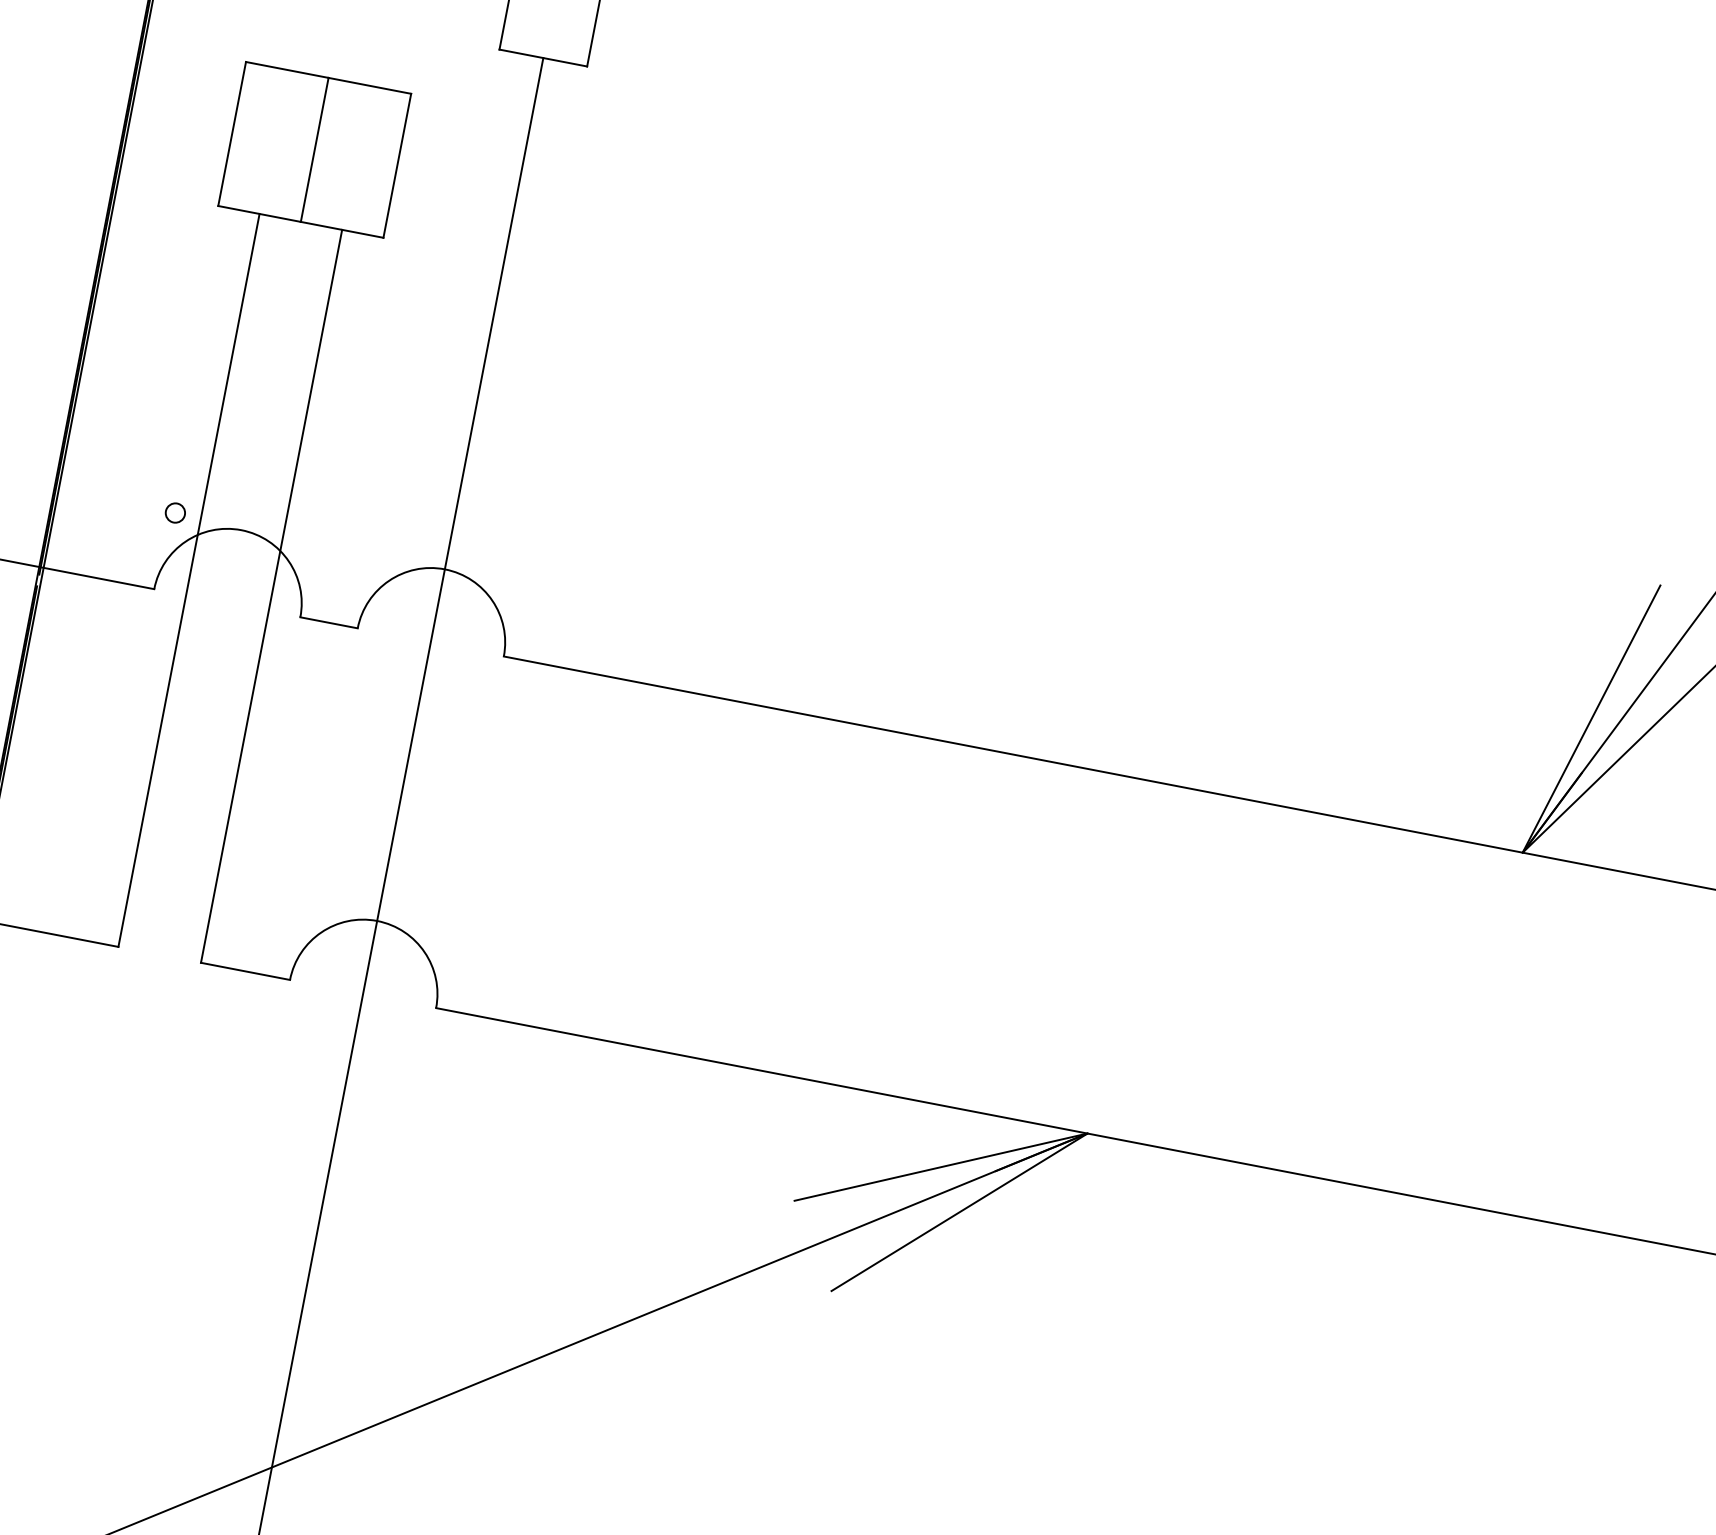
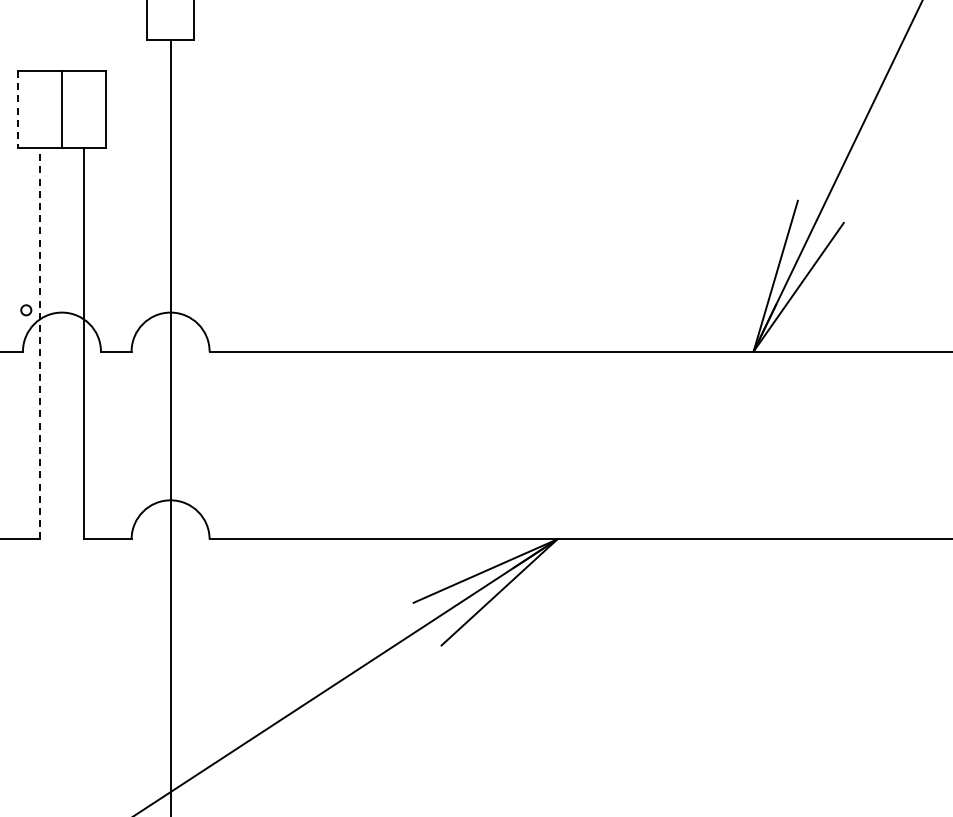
line: (230, 135) -> (17, 110), solid -> dashed
line: (188, 579) -> (39, 343), solid -> dashed

